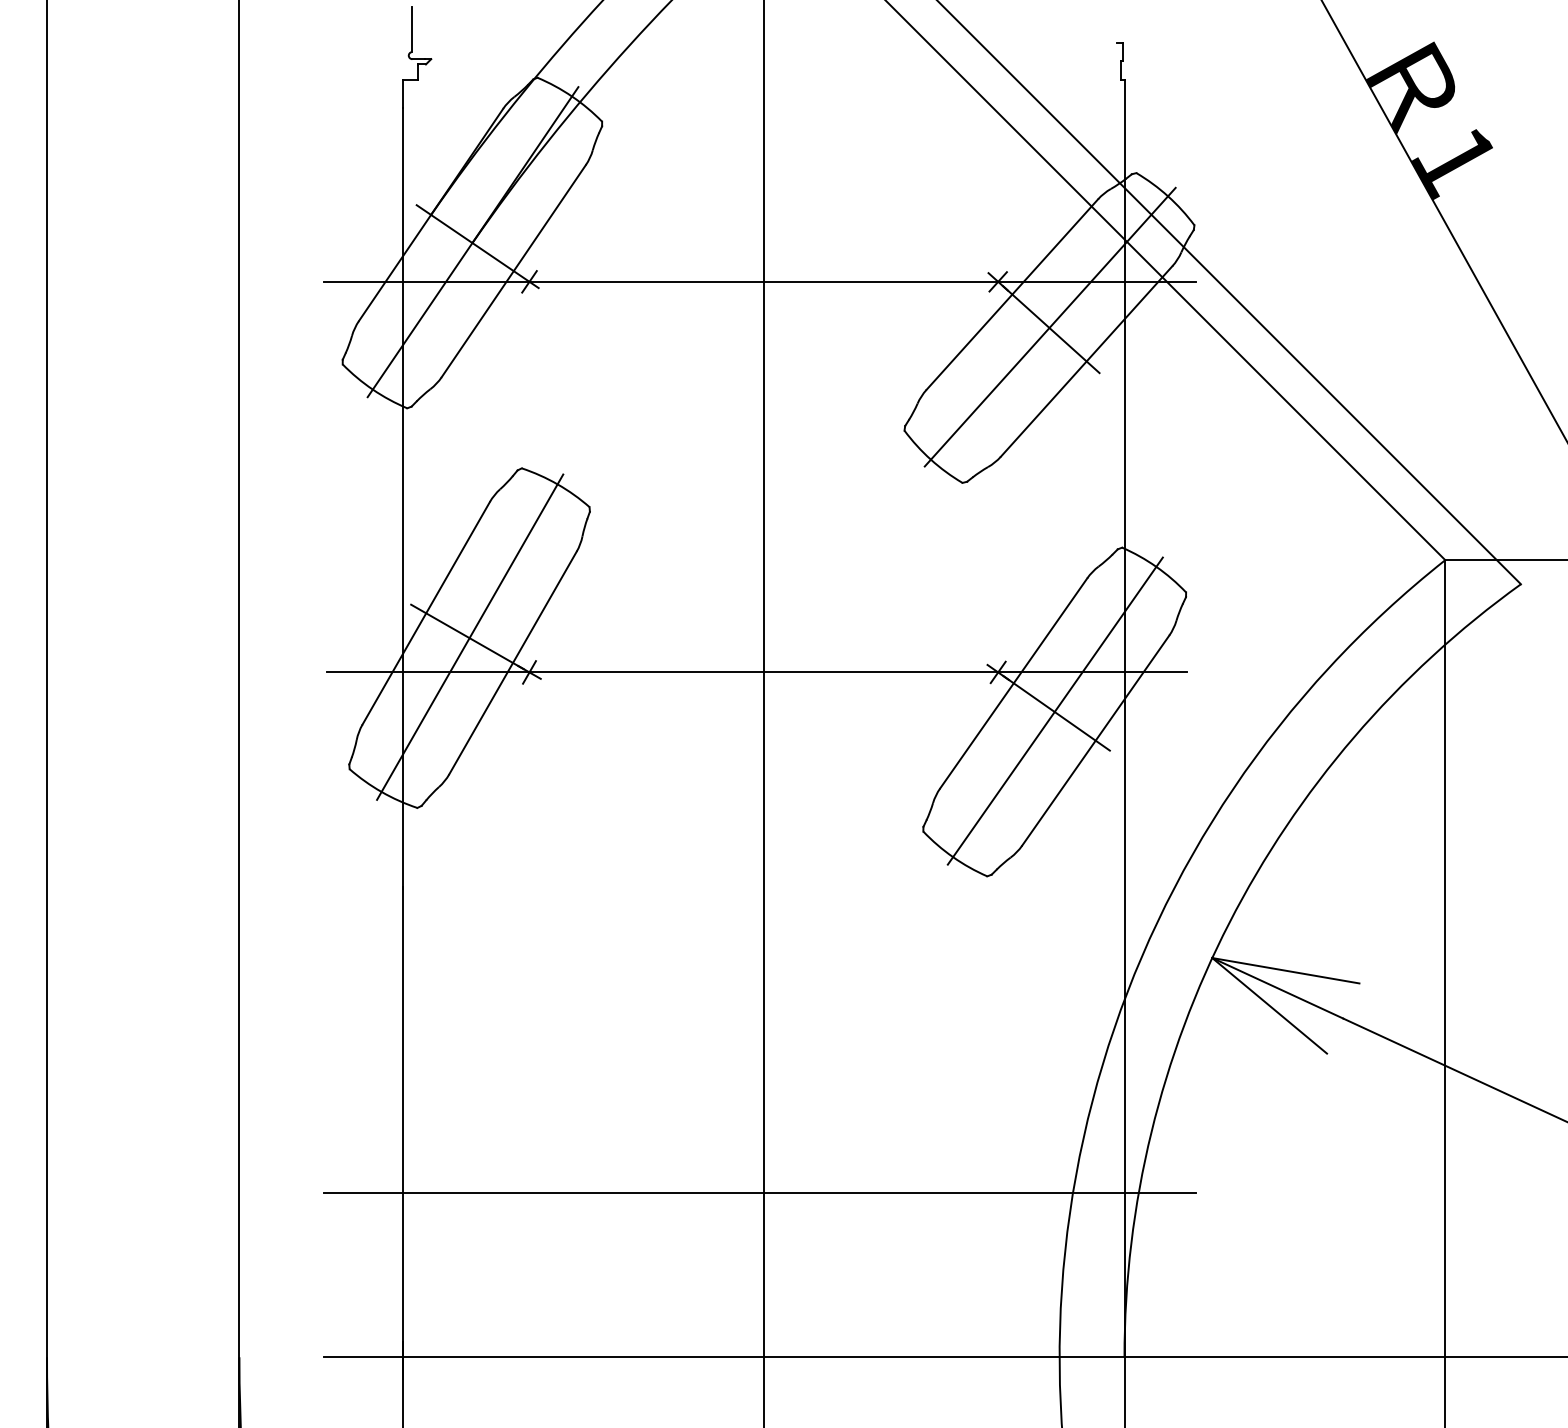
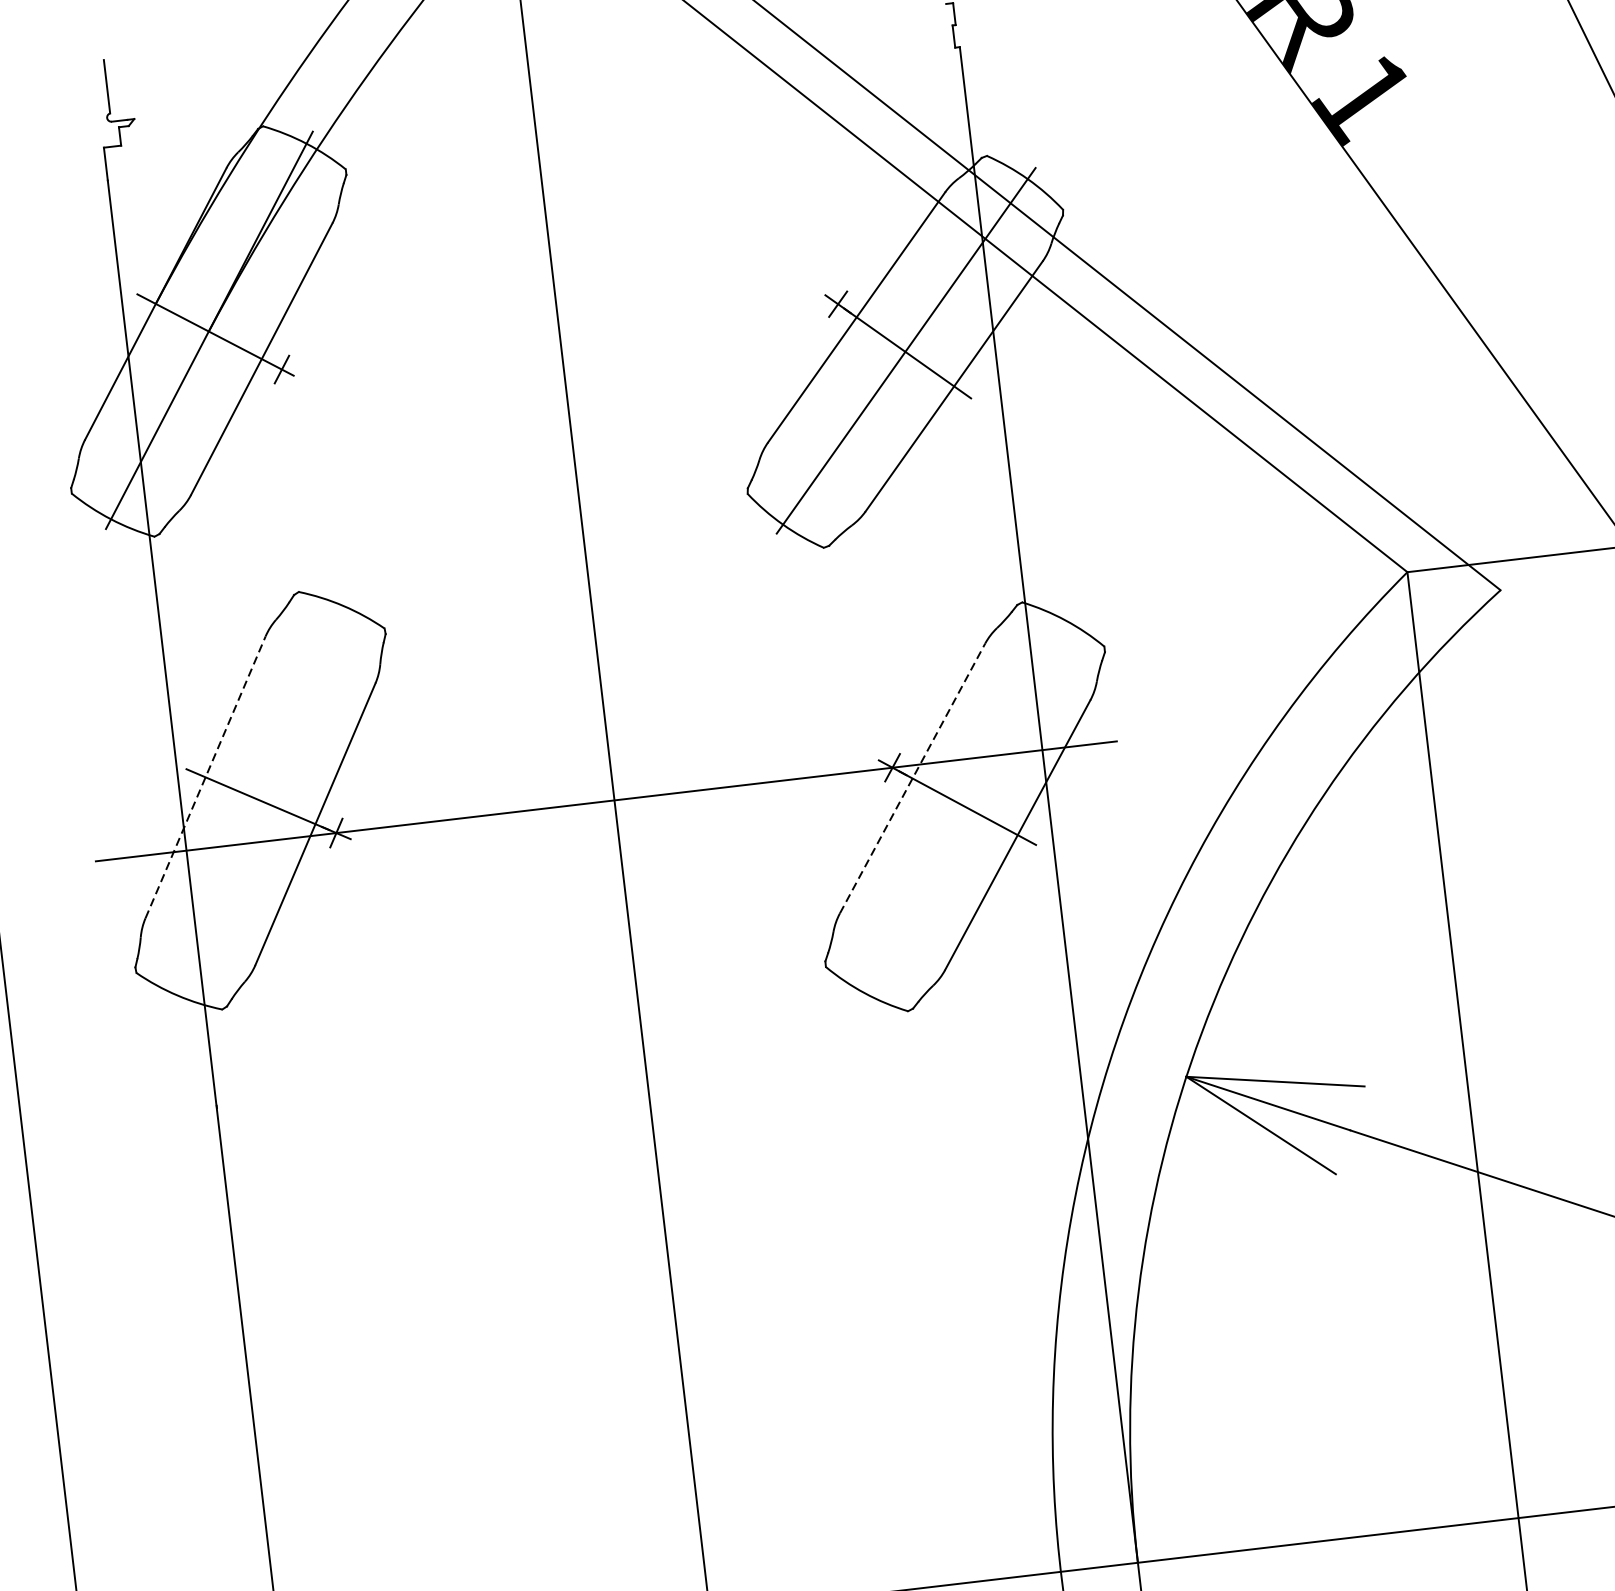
line: (759, 281) -> (554, 337), removed
line: (426, 612) -> (205, 776), solid -> dashed
line: (470, 636) -> (261, 798), removed
line: (1014, 682) -> (913, 777), solid -> dashed
line: (1054, 710) -> (964, 805), removed
line: (759, 1193) -> (681, 1419), removed

